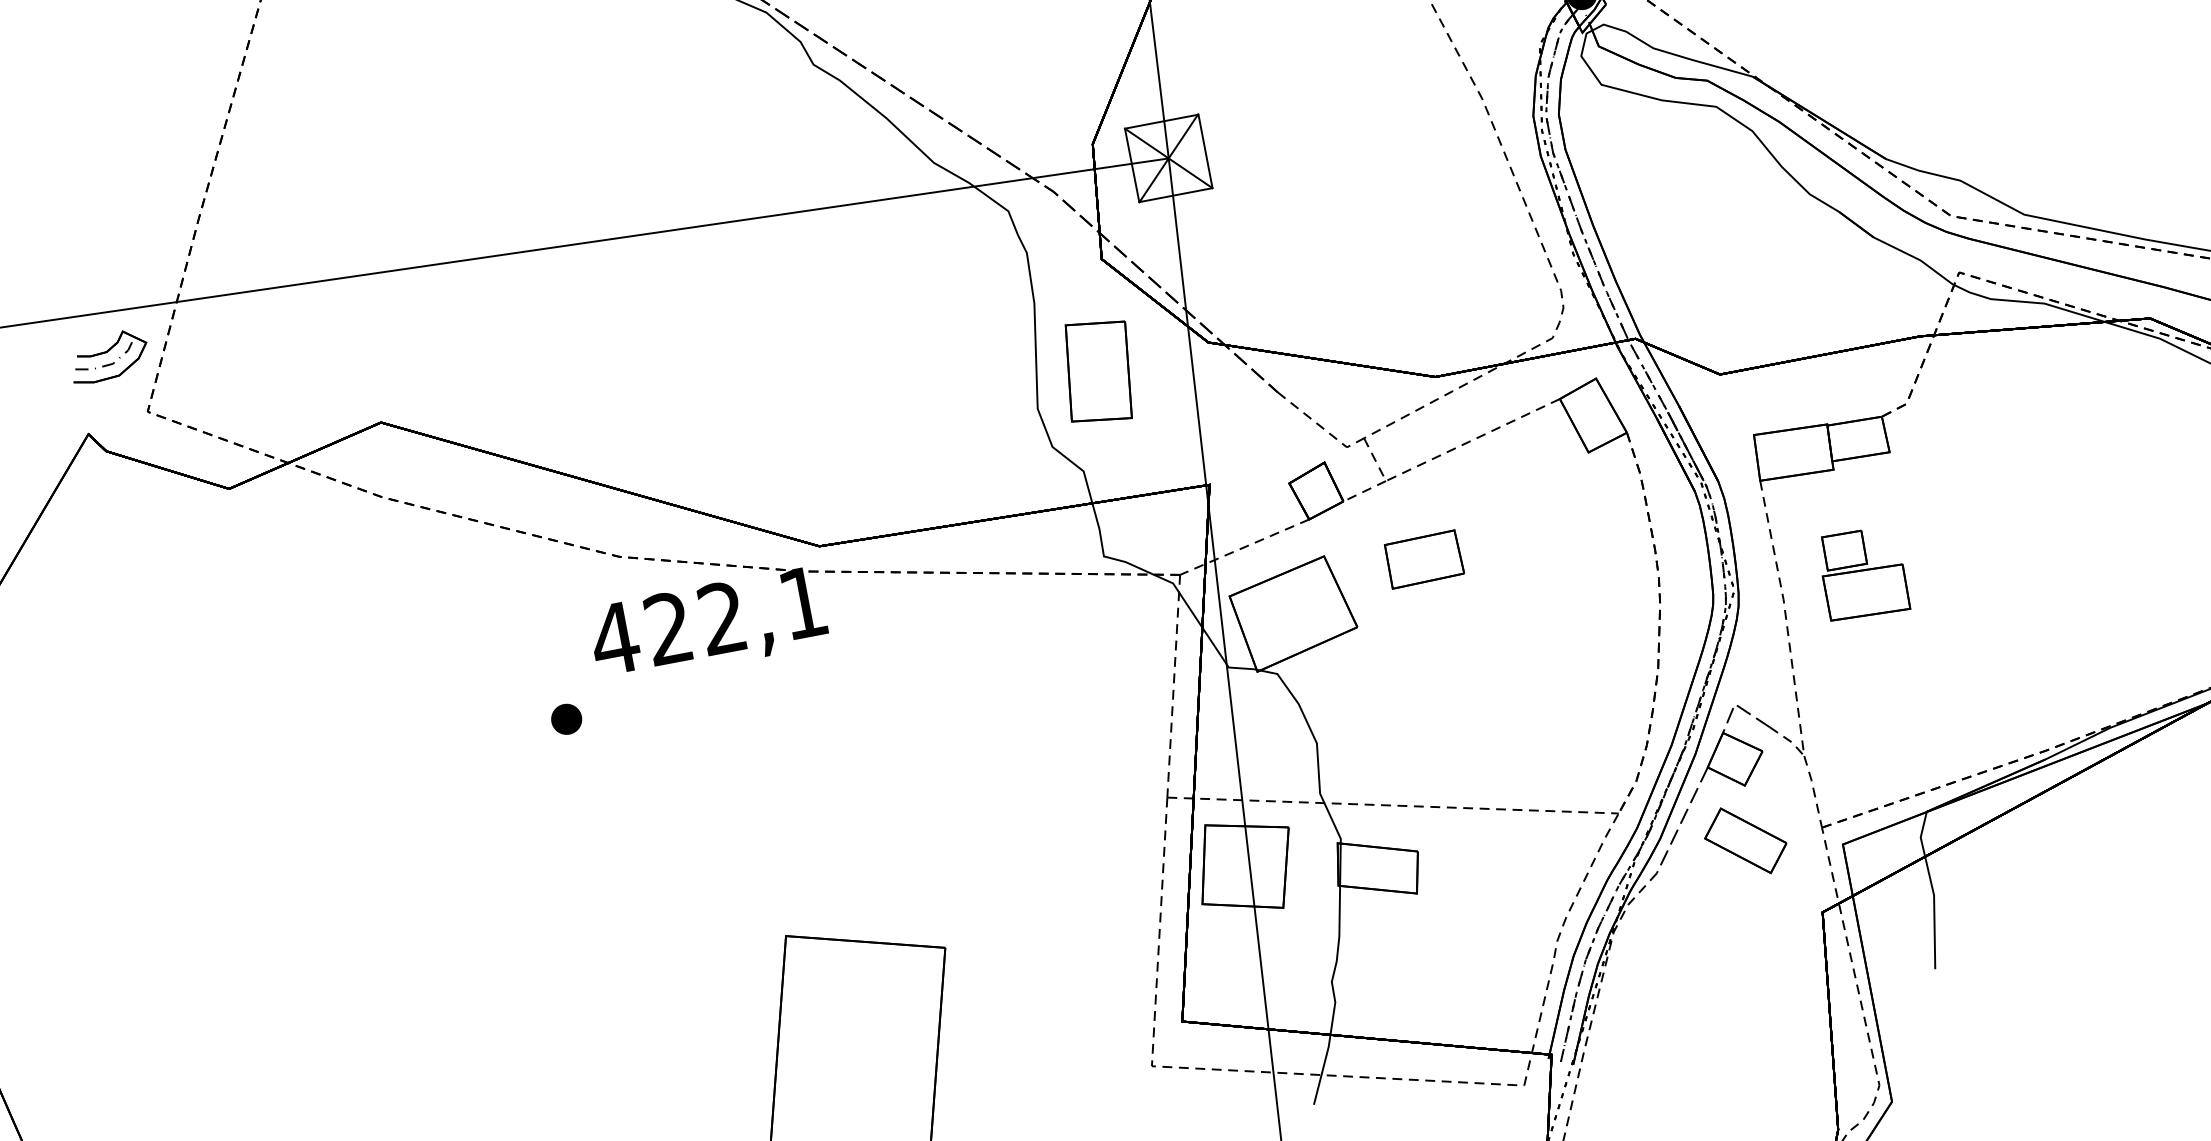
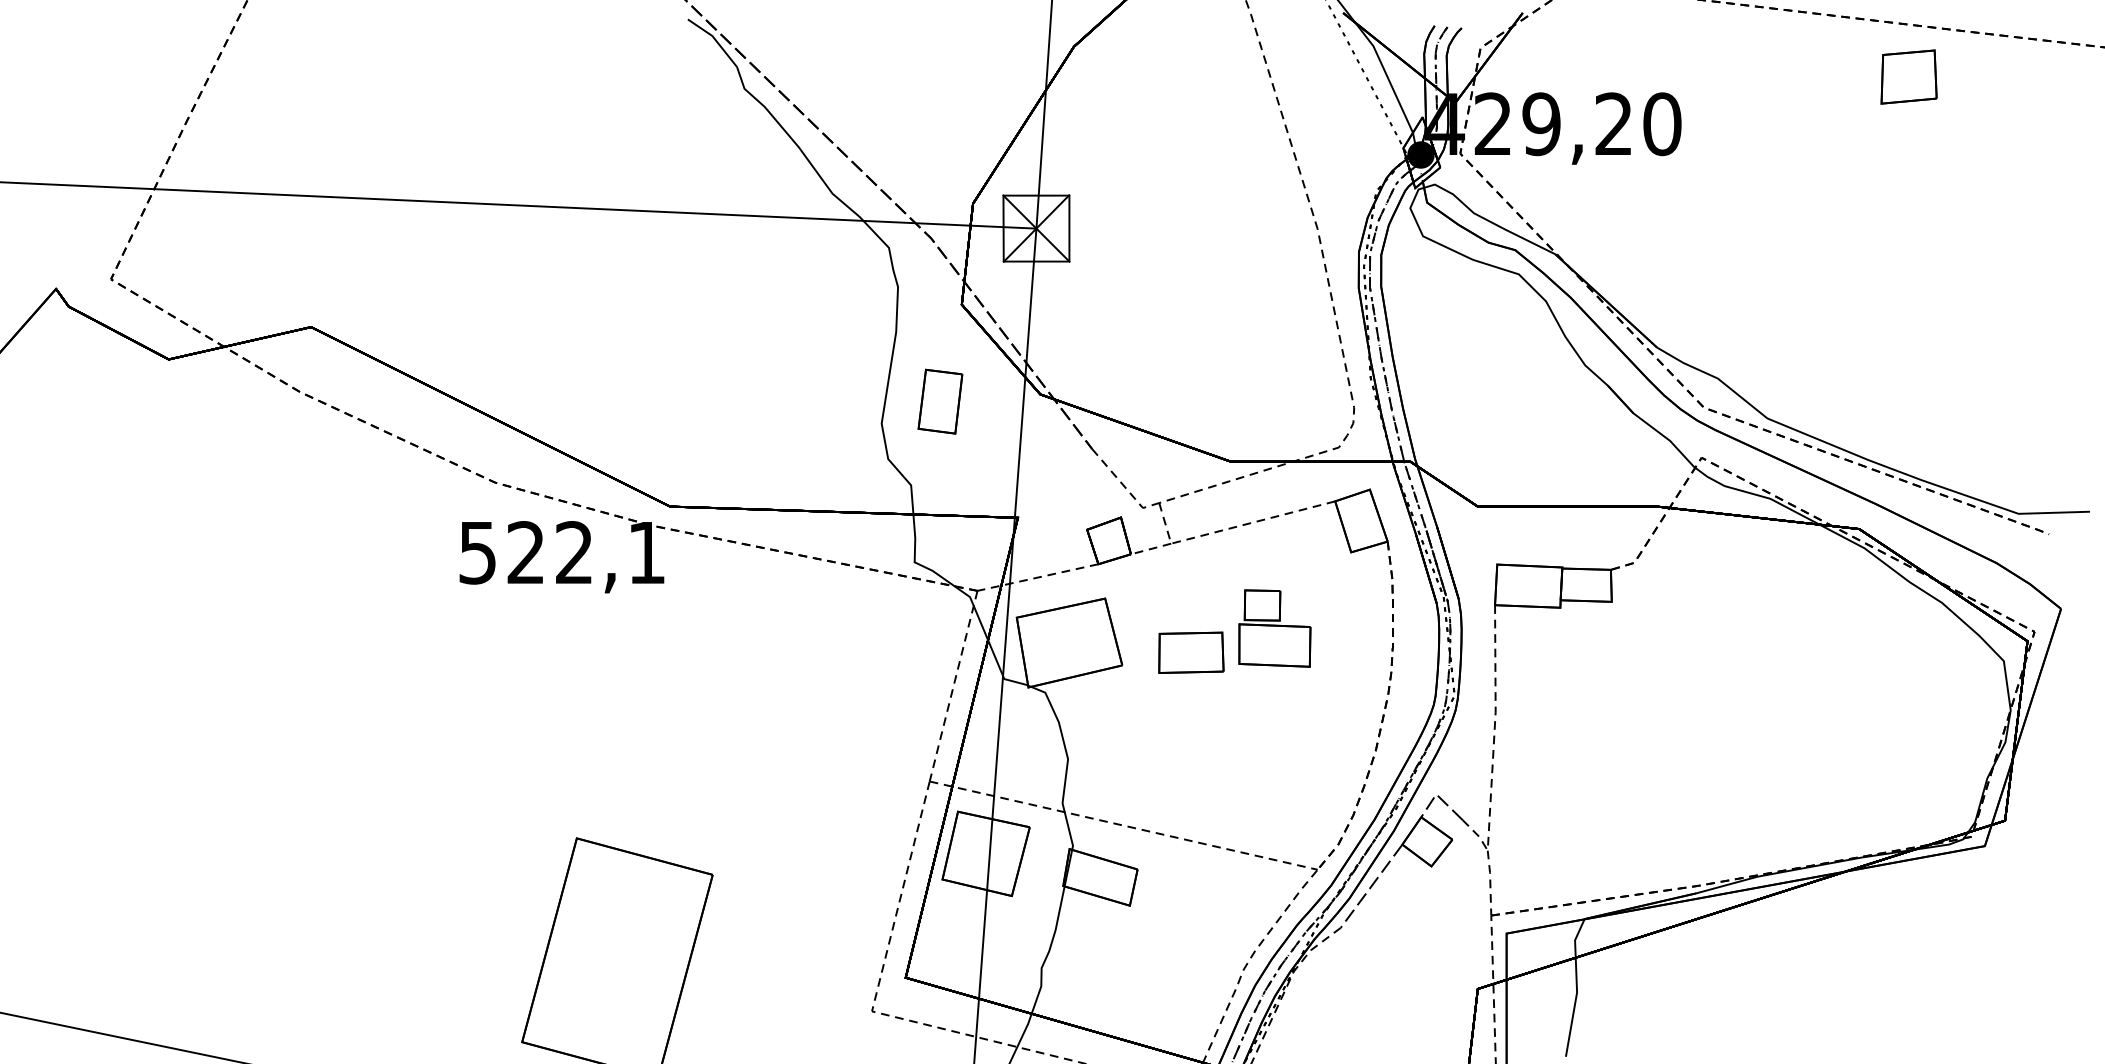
part: (108, 355) -> (86, 224), removed
part: (1098, 371) -> (940, 401), size x0.7
part: (1424, 559) -> (1191, 652), moved
part: (1862, 573) -> (1274, 628), moved
text: (614, 639) -> (477, 553), 422,1 -> 522,1
part: (566, 719) -> (422, 614), removed
part: (1745, 841) -> (1422, 914), removed

